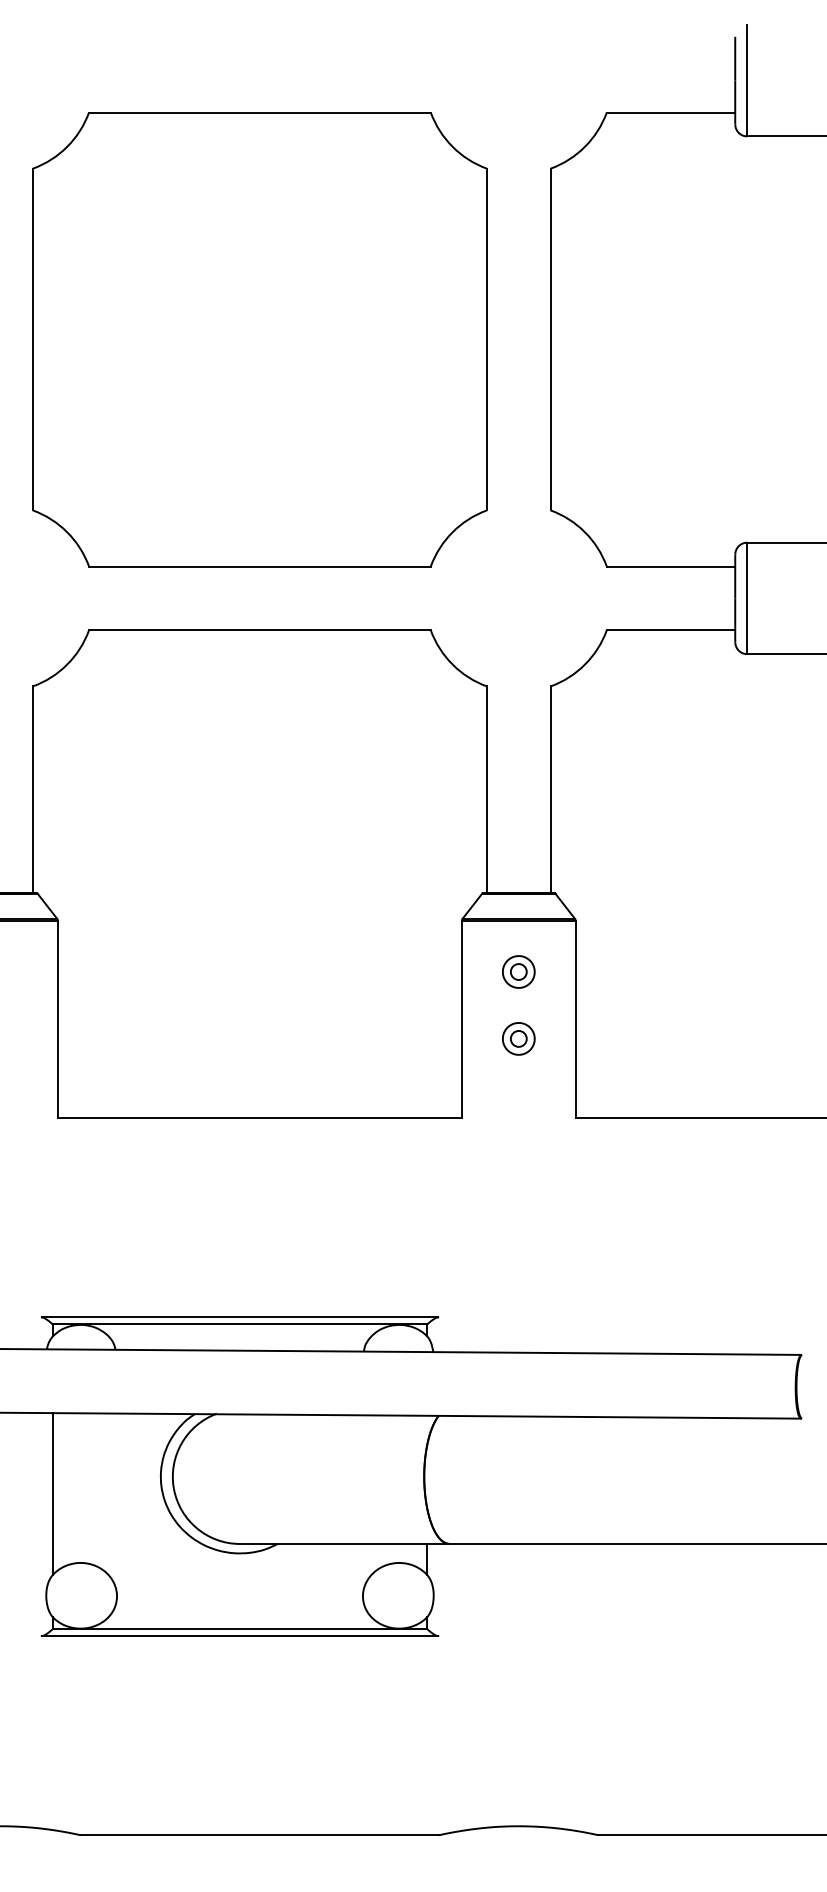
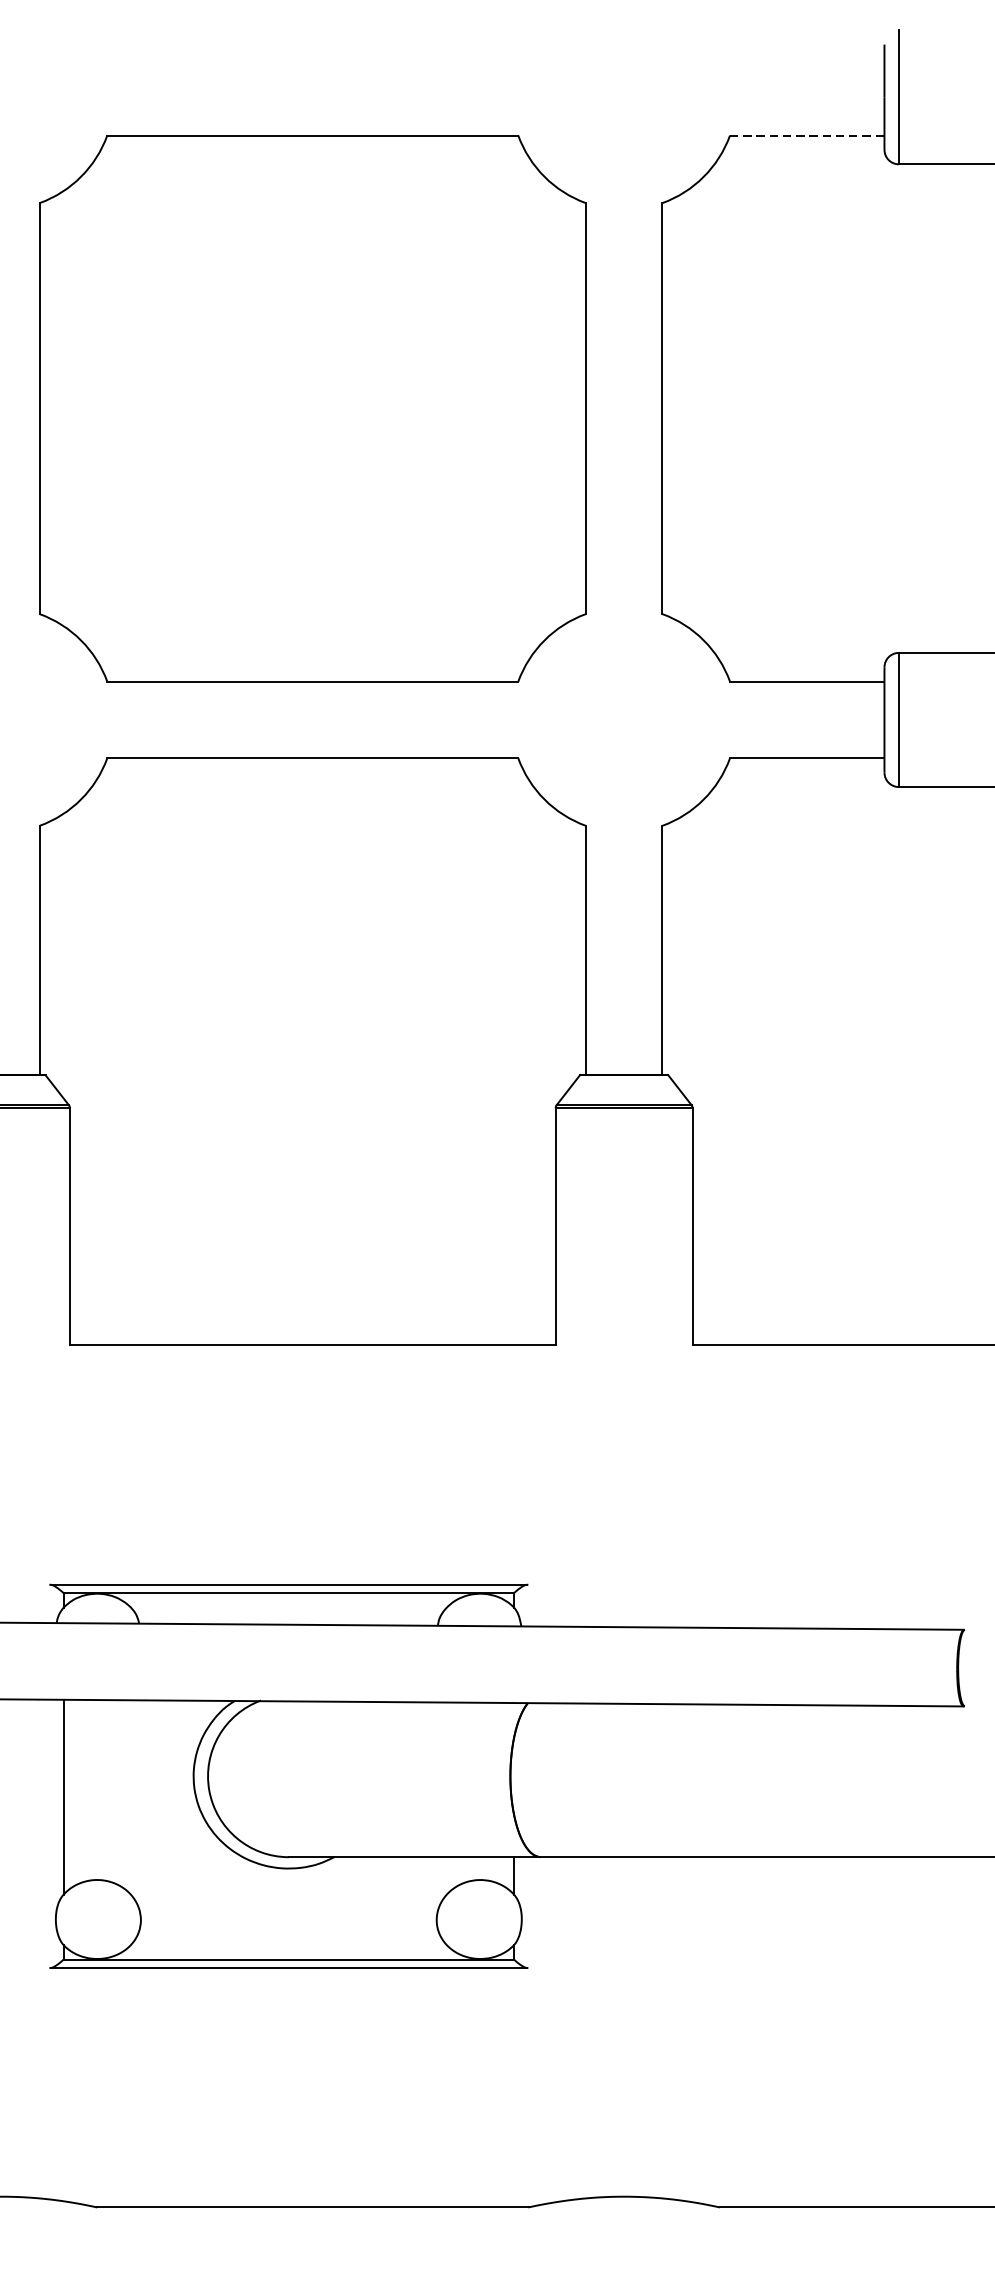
line: (671, 112) -> (807, 135), solid -> dashed
part: (518, 971) -> (623, 1168), removed
part: (518, 1038) -> (623, 1249), removed

